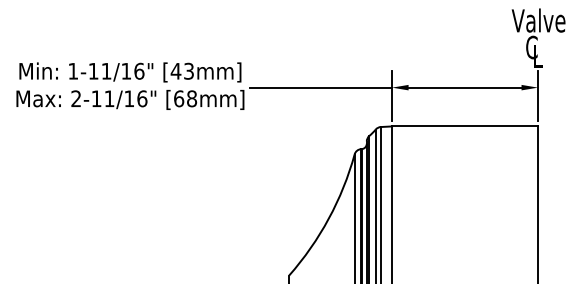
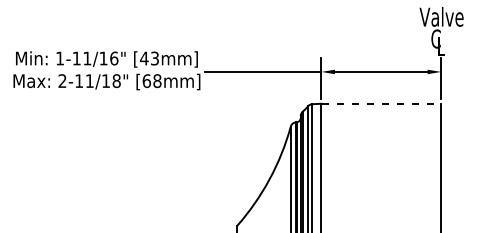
text: (142, 98) -> (116, 80), 2-11/16" -> 2-11/18"
line: (465, 126) -> (381, 103), solid -> dashed

